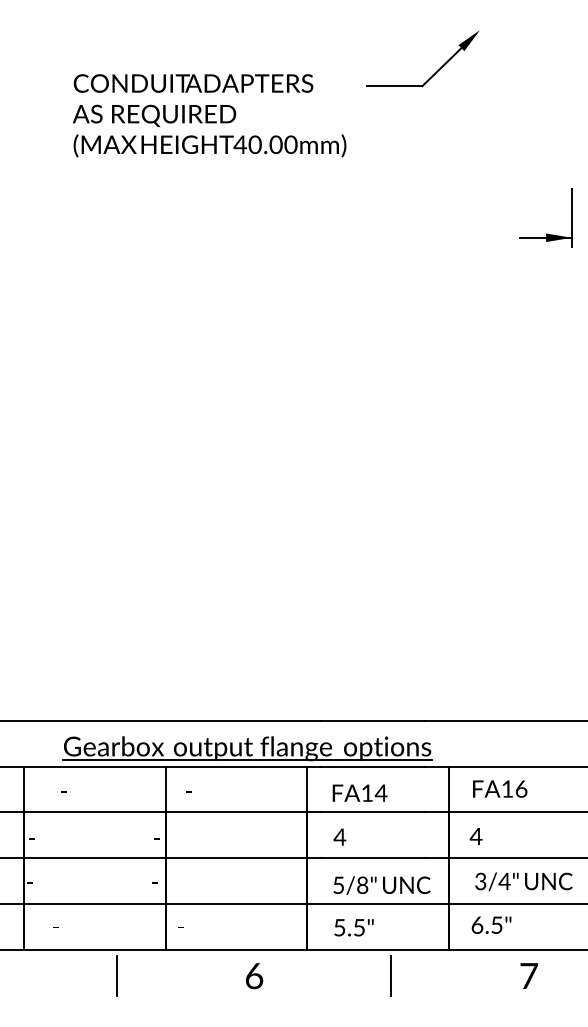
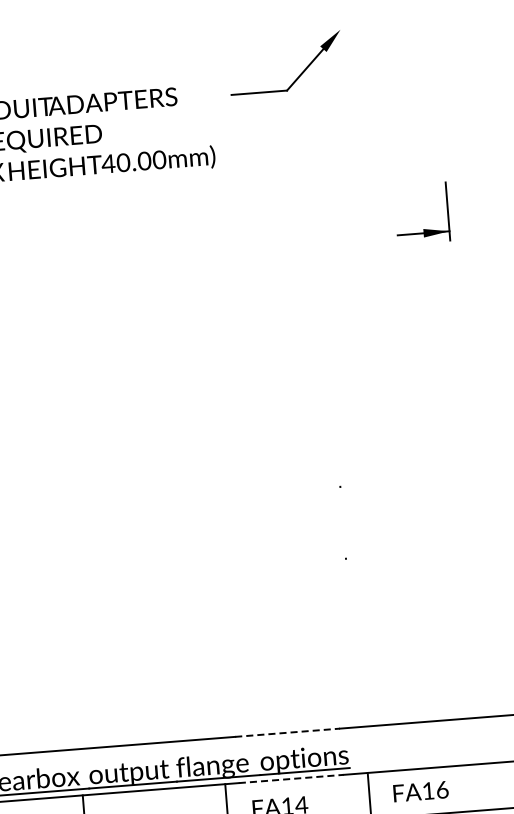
line: (373, 720) -> (288, 732), solid -> dashed
line: (373, 766) -> (291, 778), solid -> dashed

